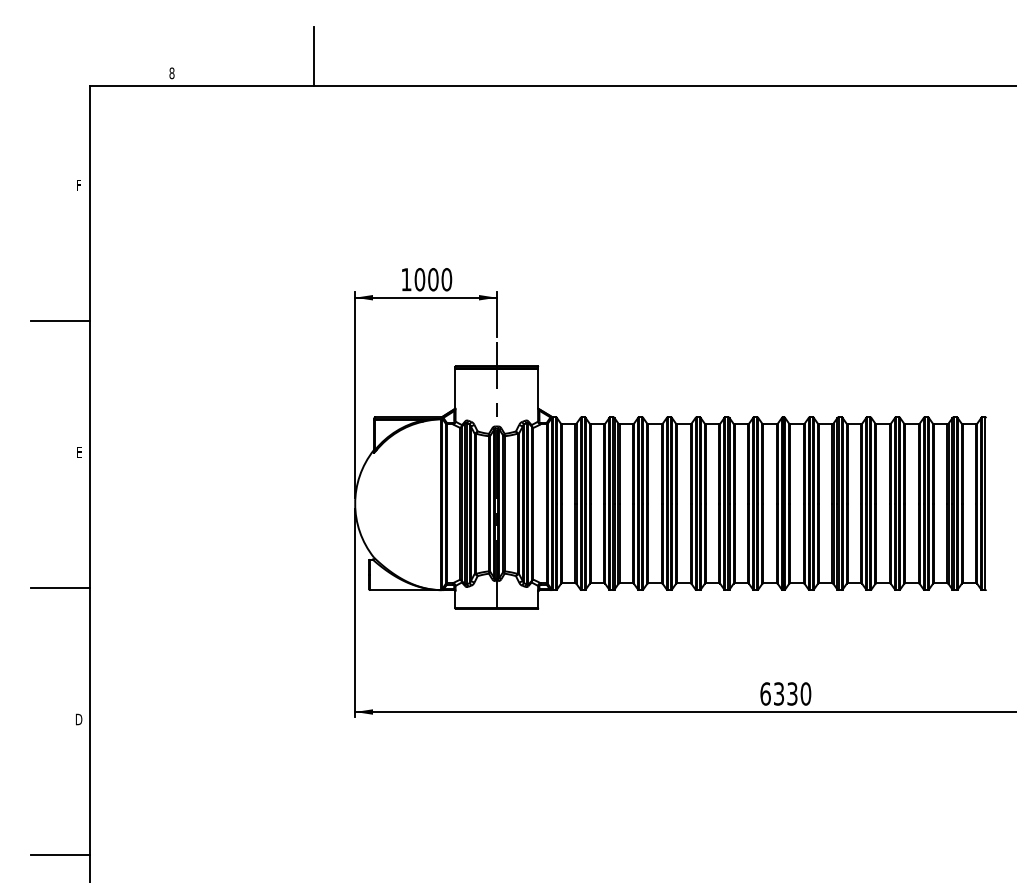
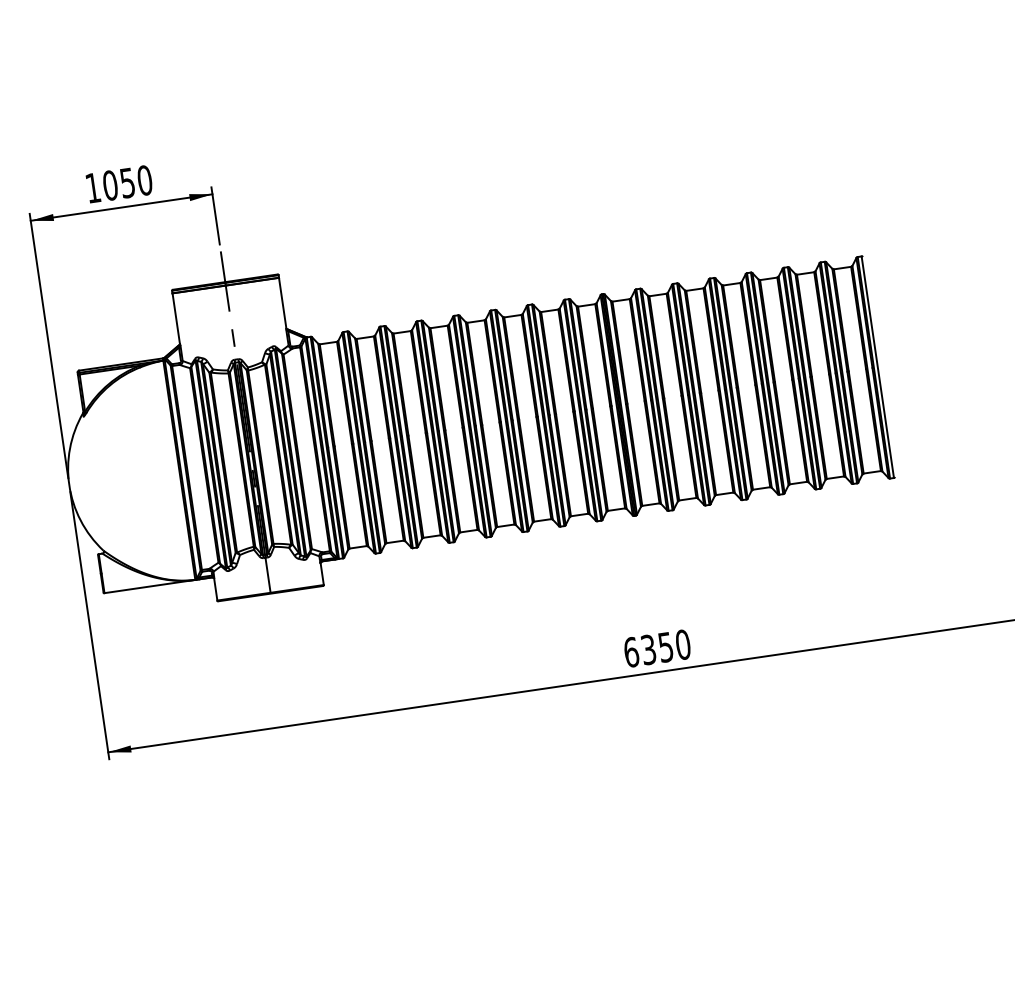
text: (433, 279) -> (127, 182), 1000 -> 1050
text: (792, 693) -> (665, 646), 6330 -> 6350

